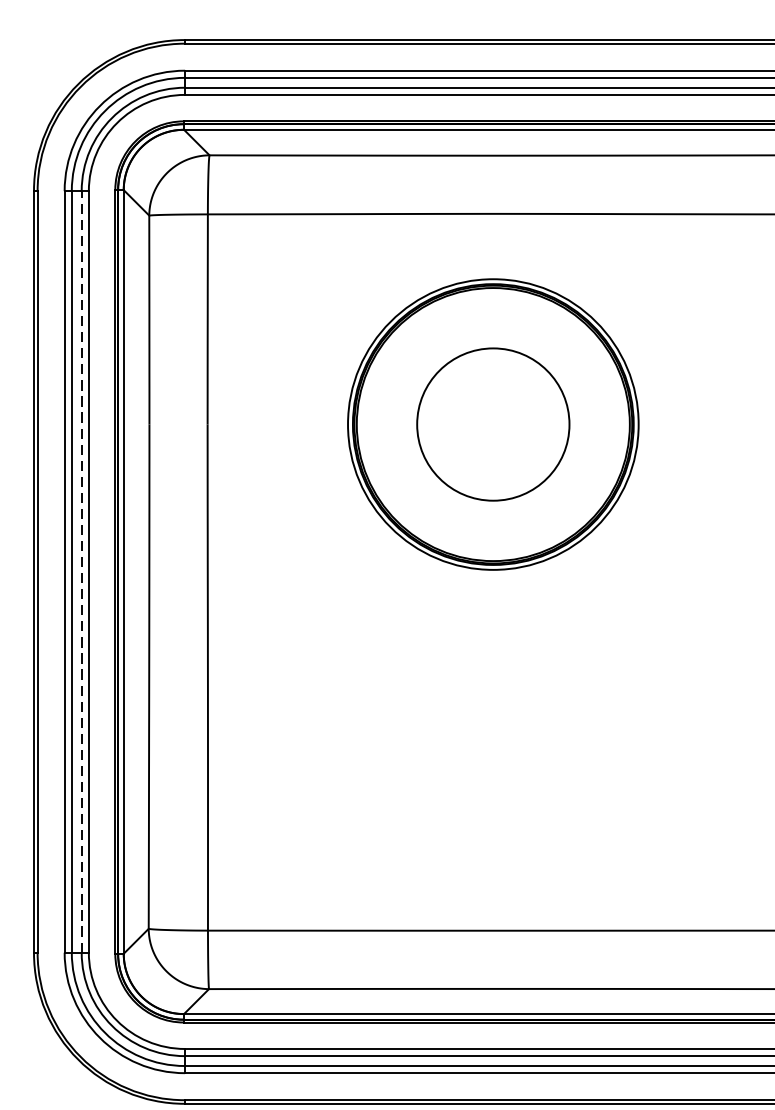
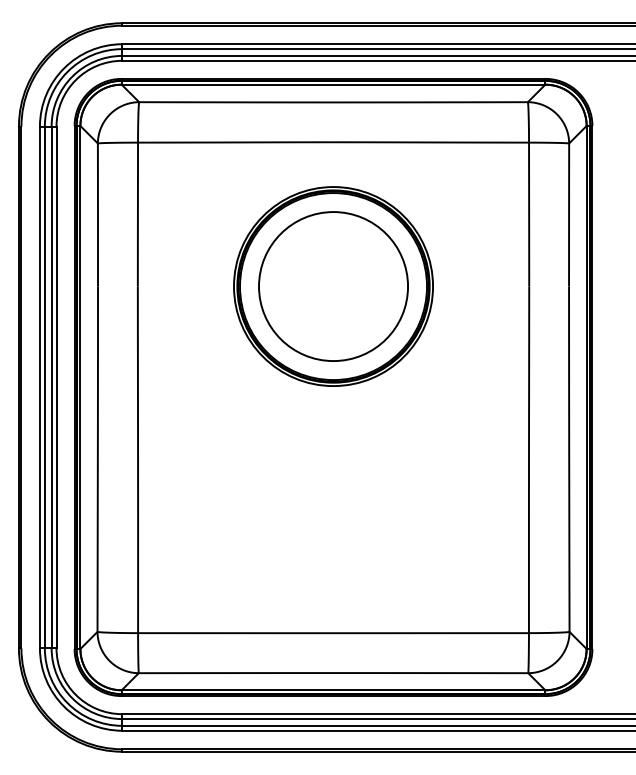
circle: (493, 424) -> (333, 286), size x1.43
line: (81, 571) -> (51, 387), dashed -> solid

